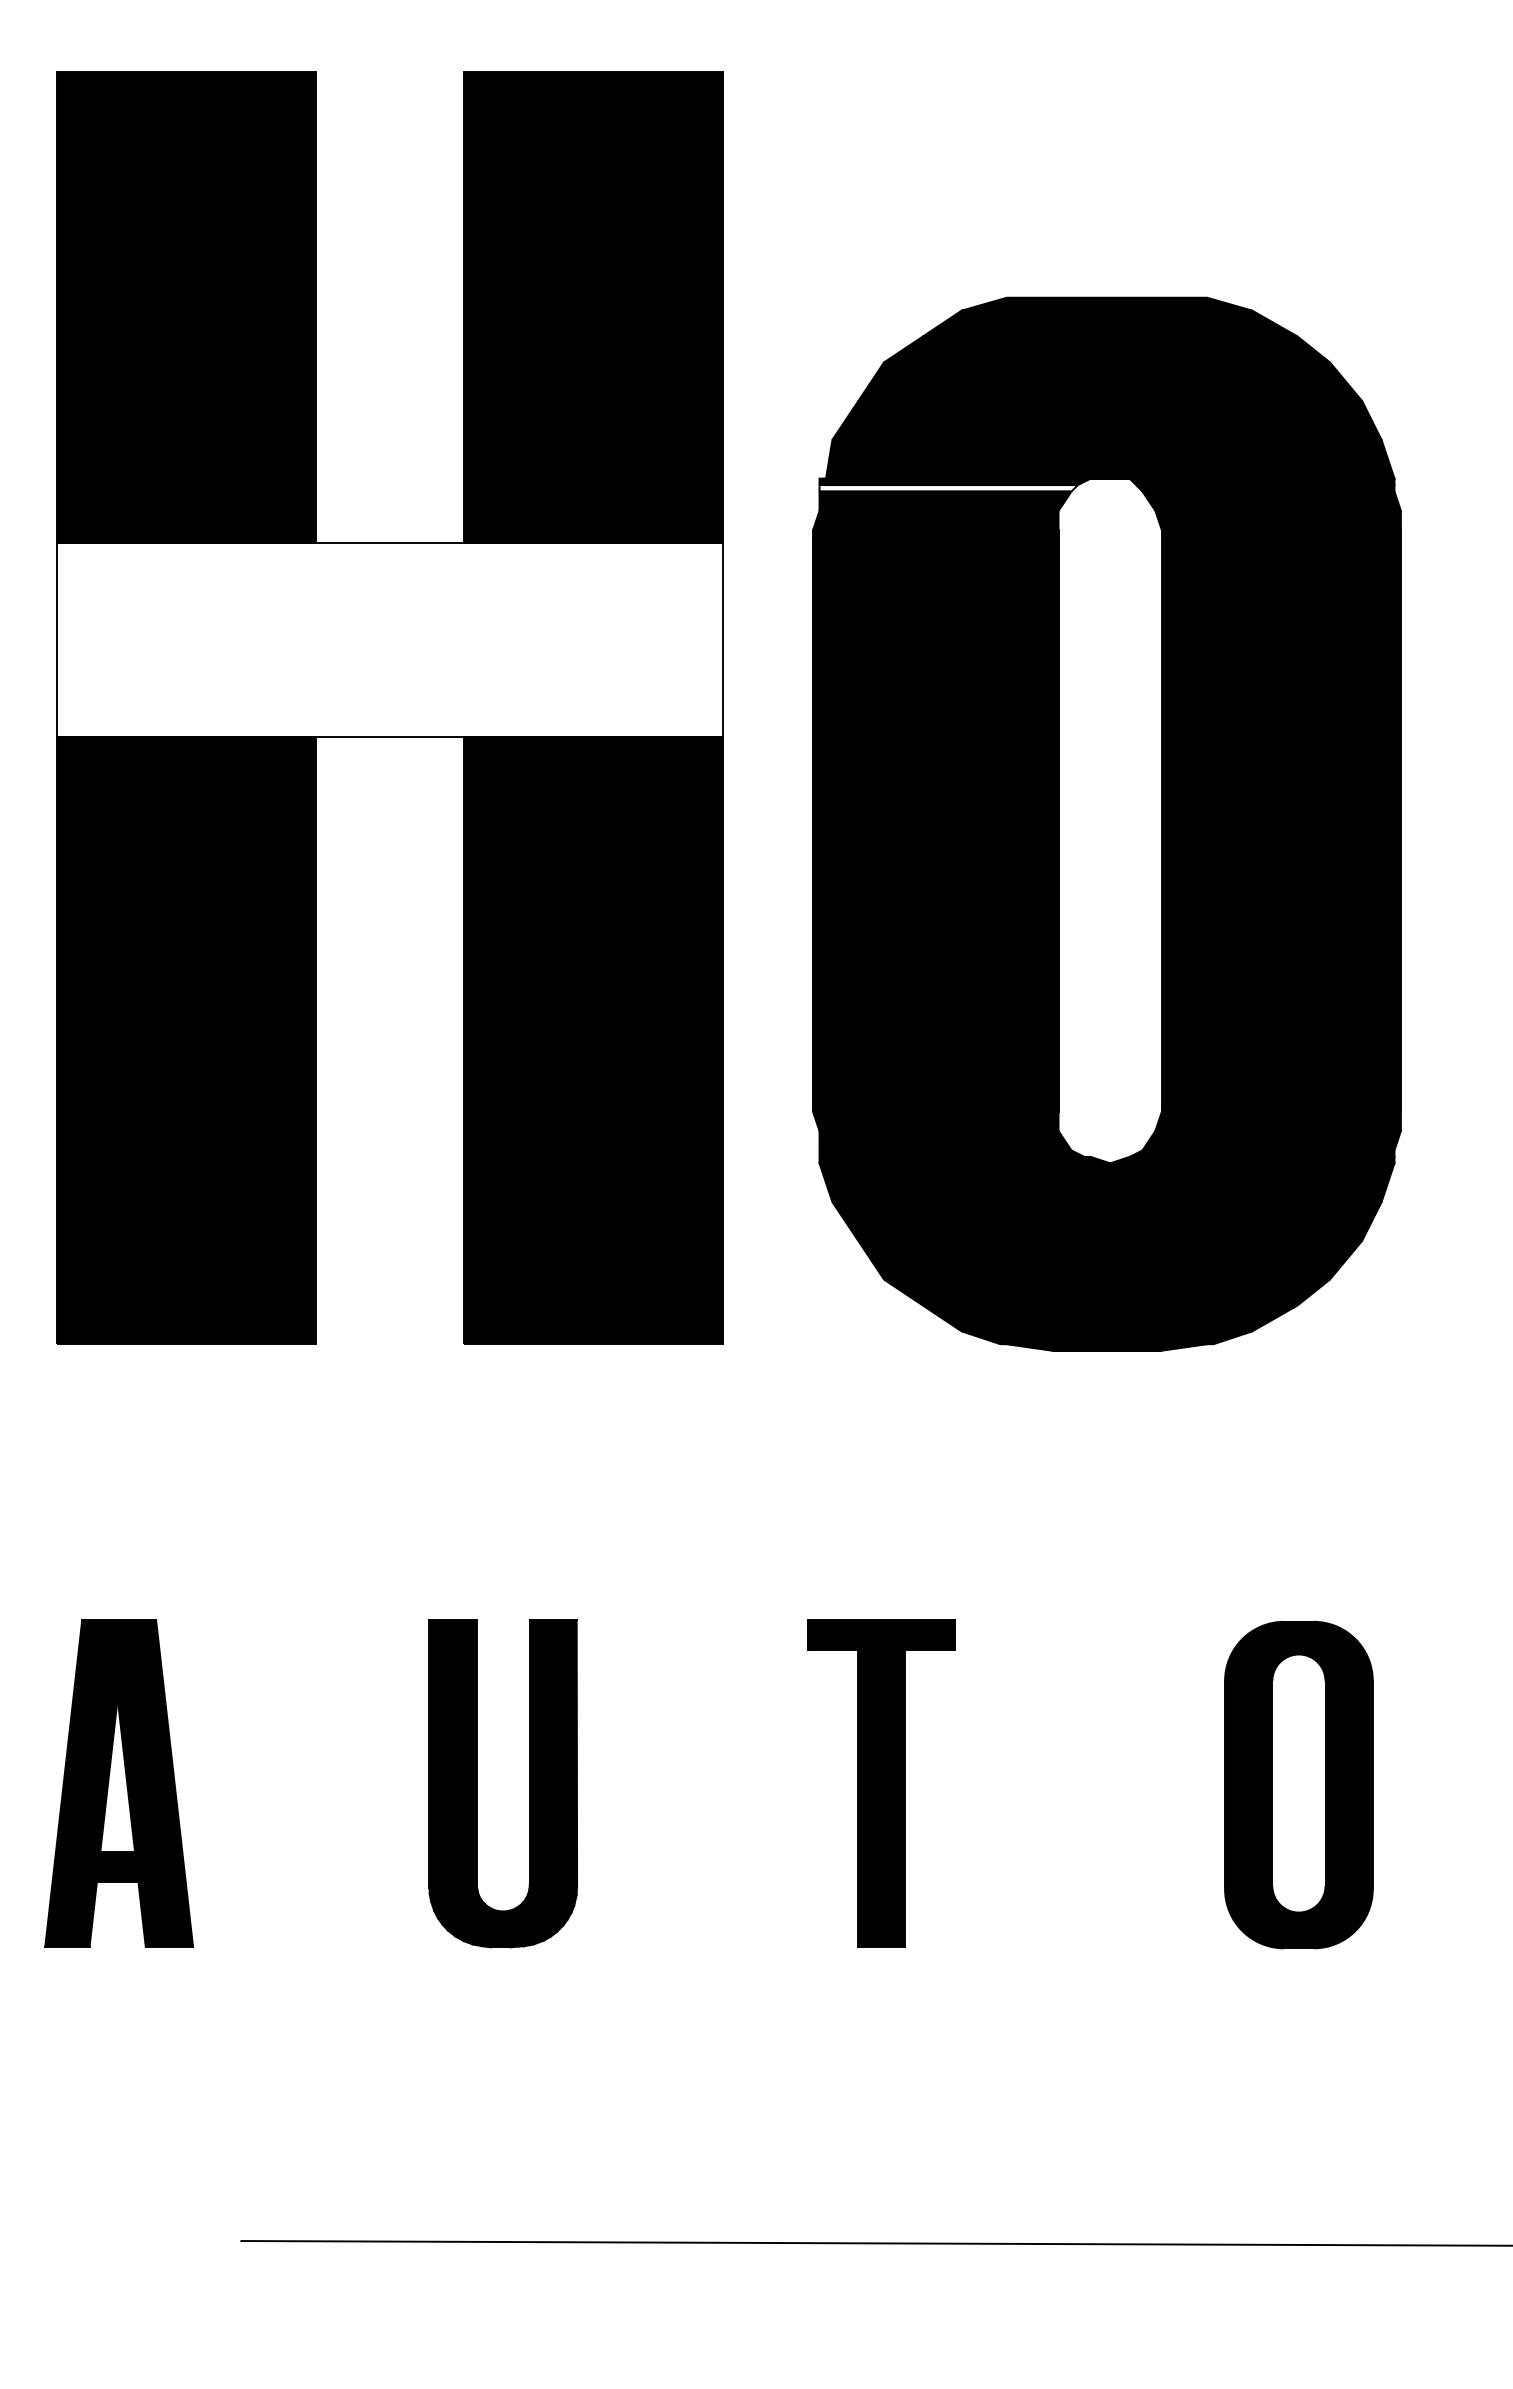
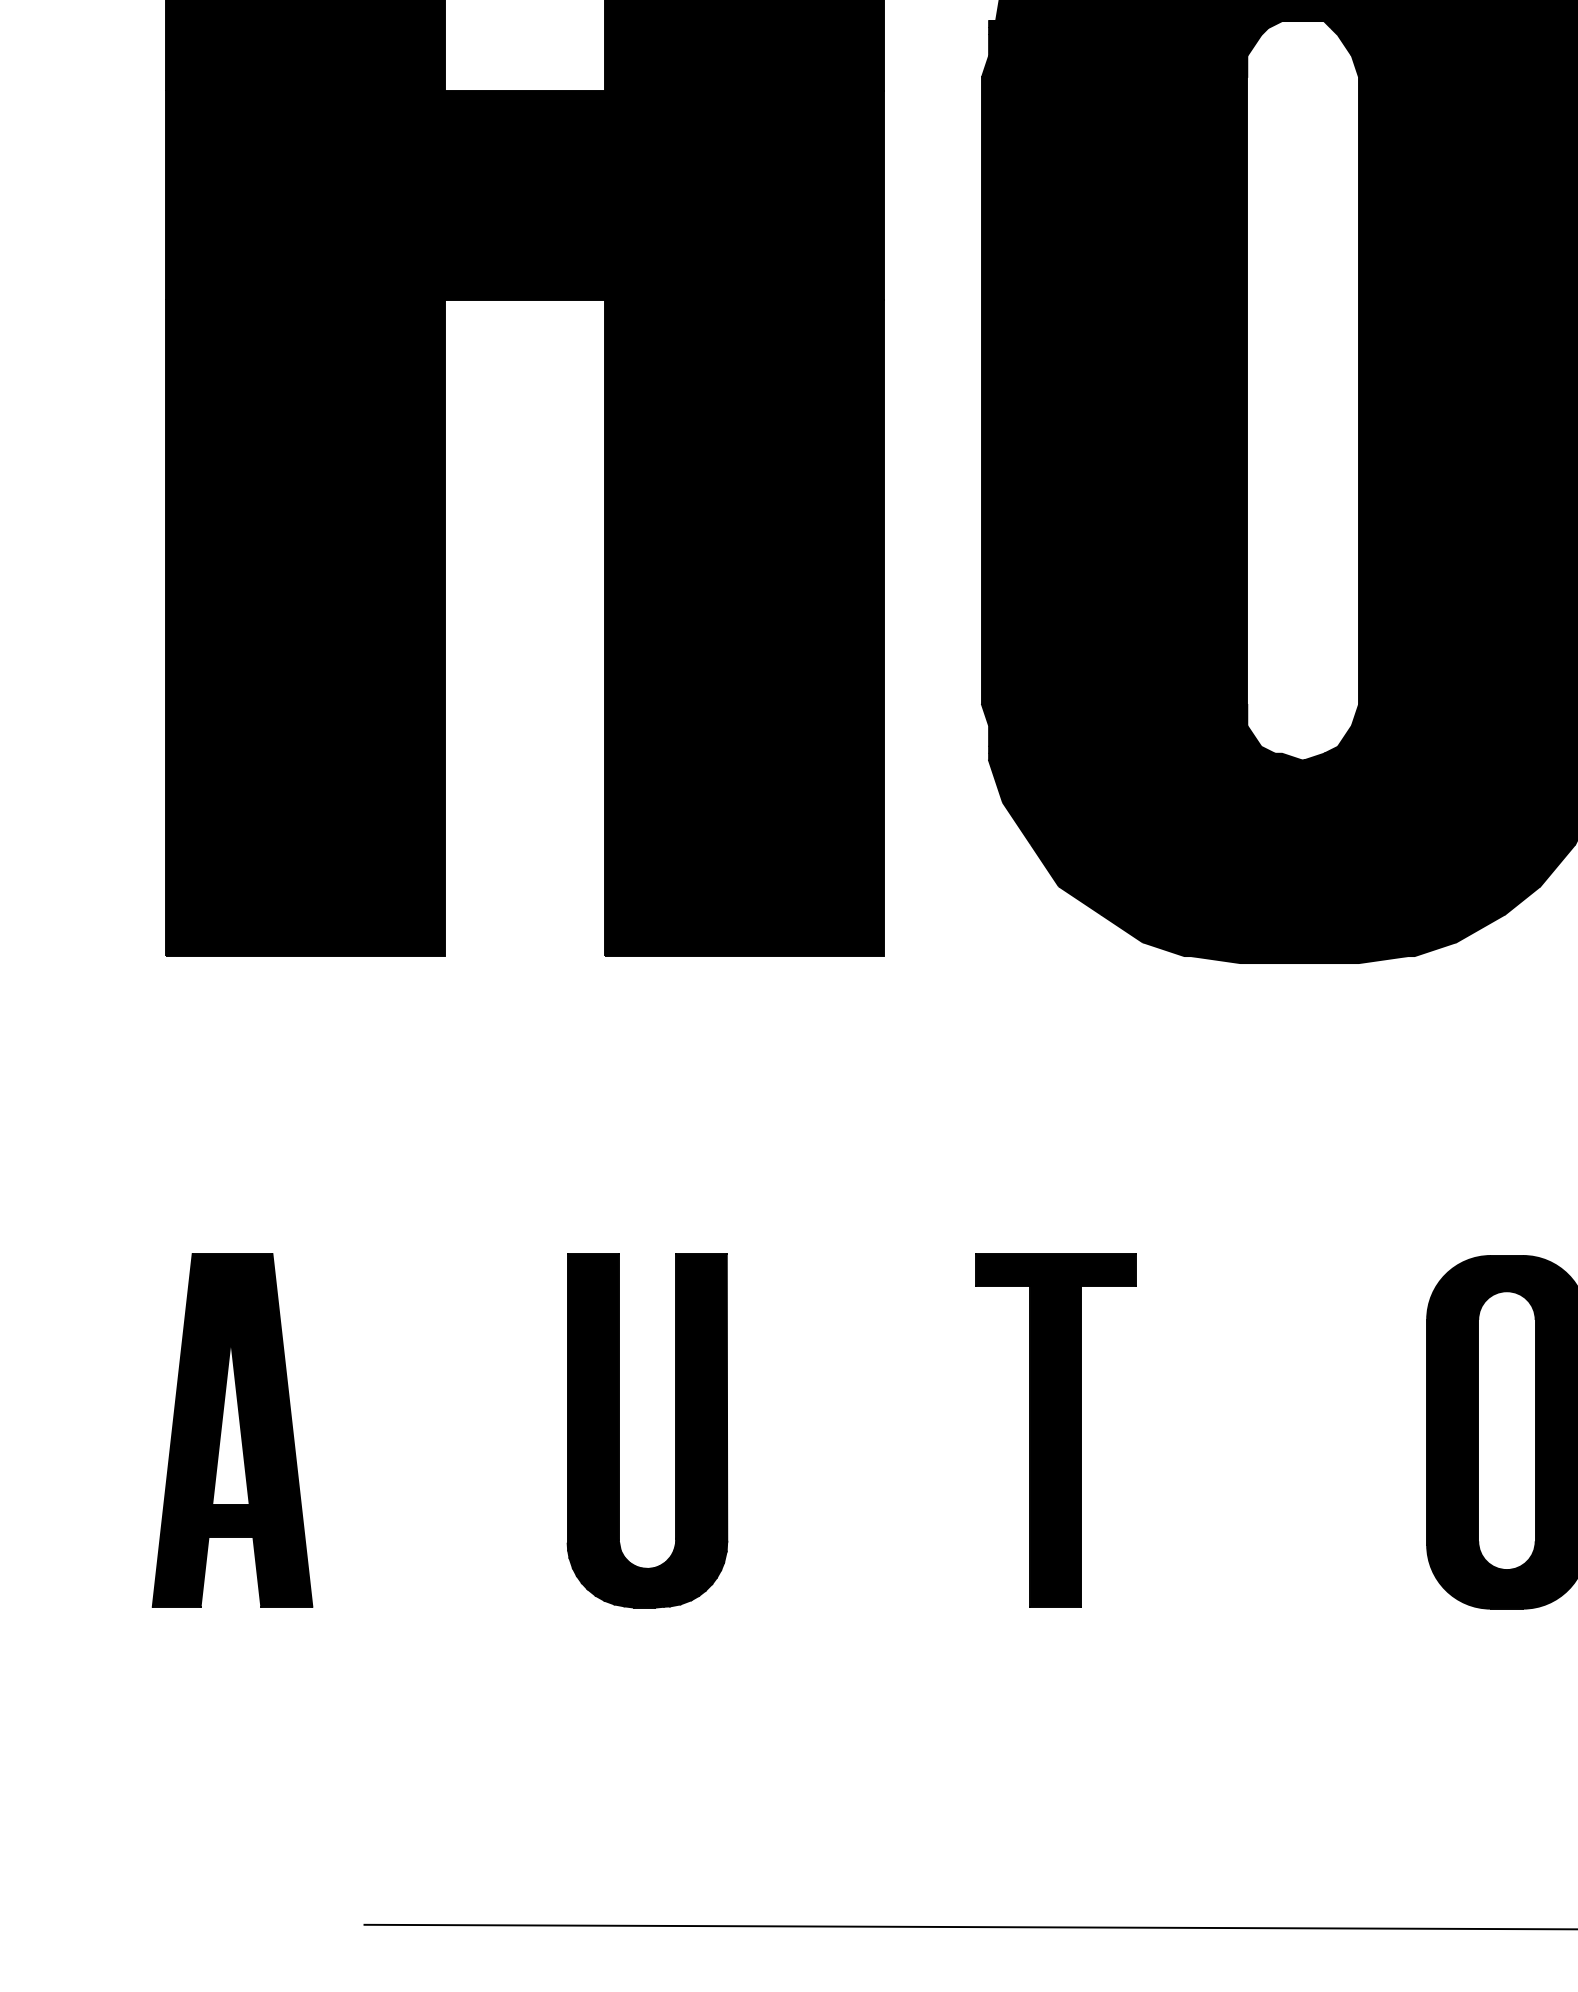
fill: (948, 488) -> (1128, 31), added
fill: (389, 640) -> (524, 195), added

